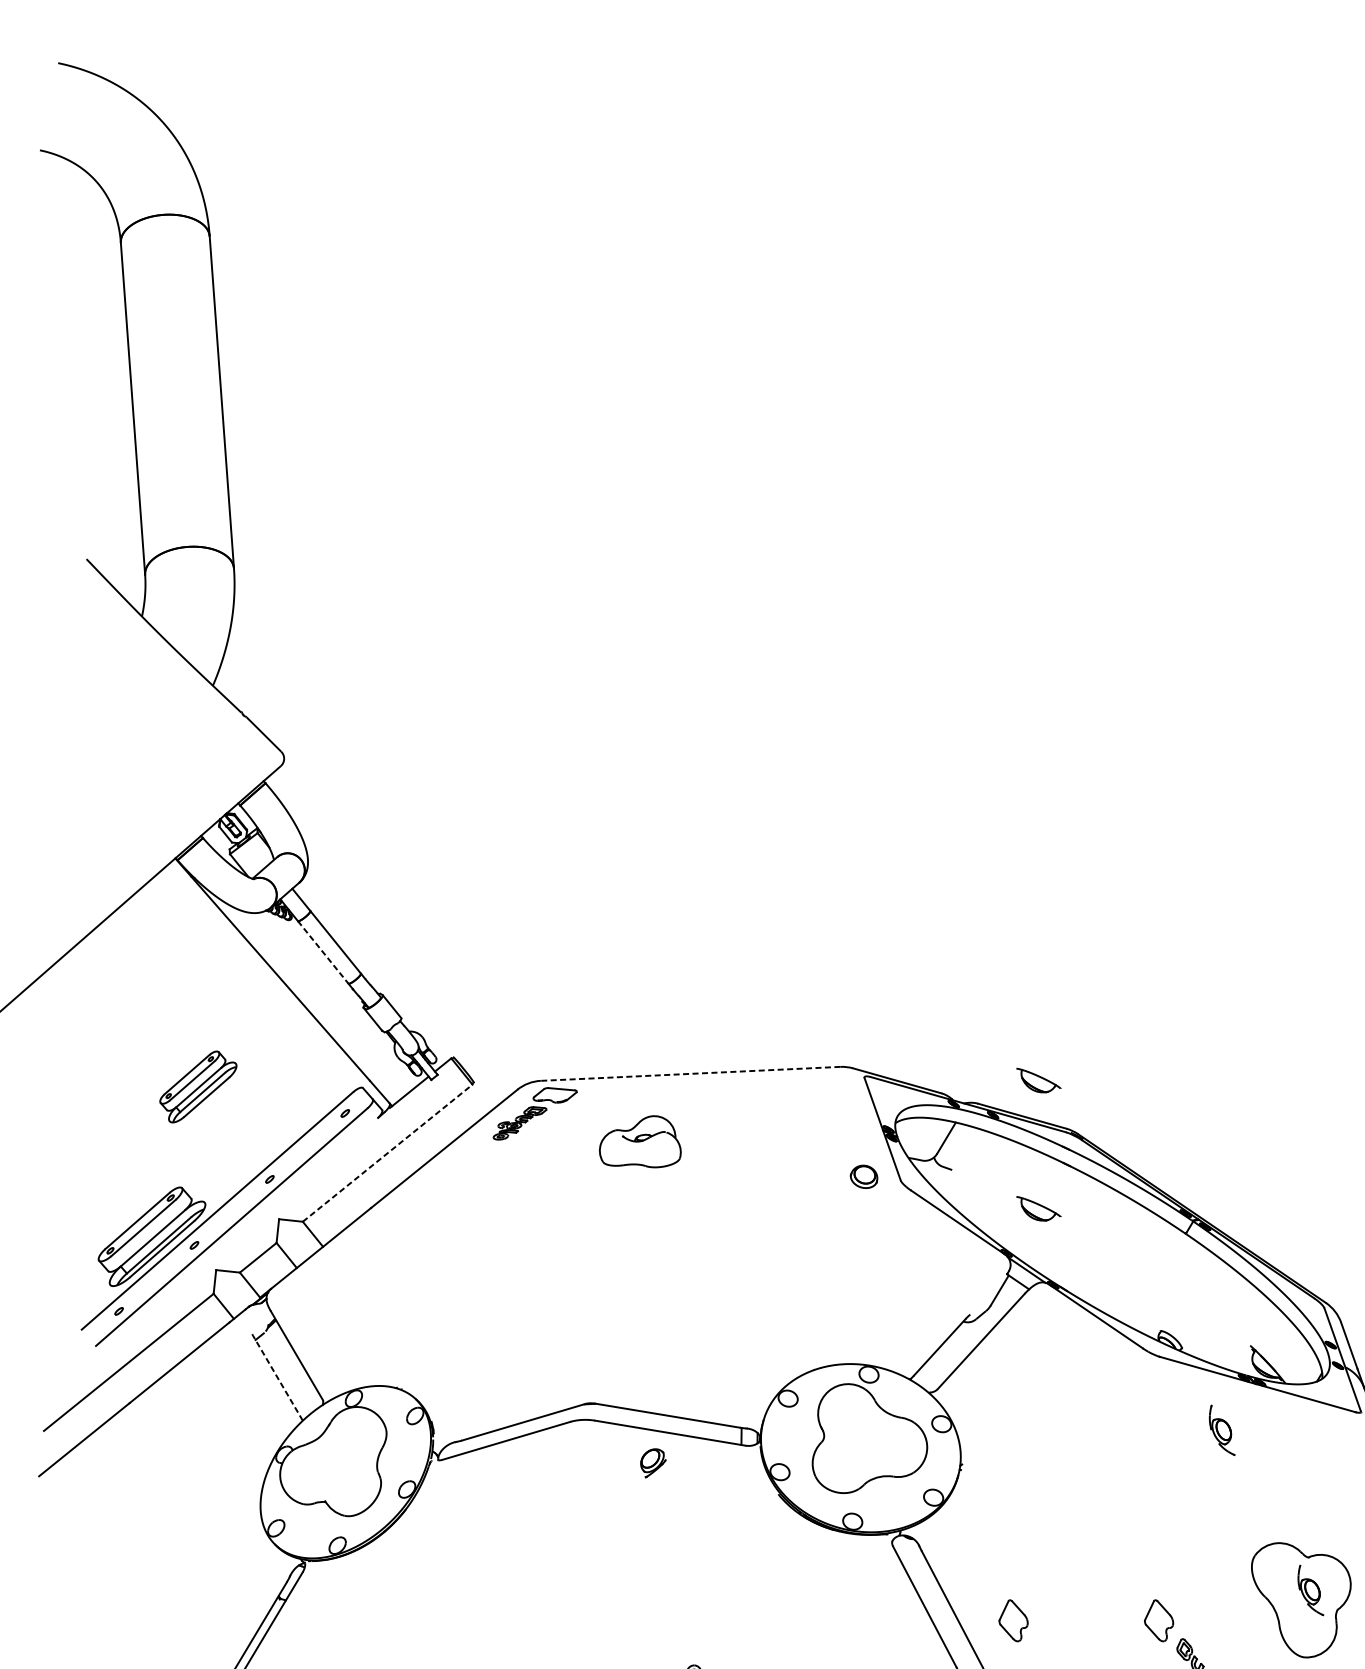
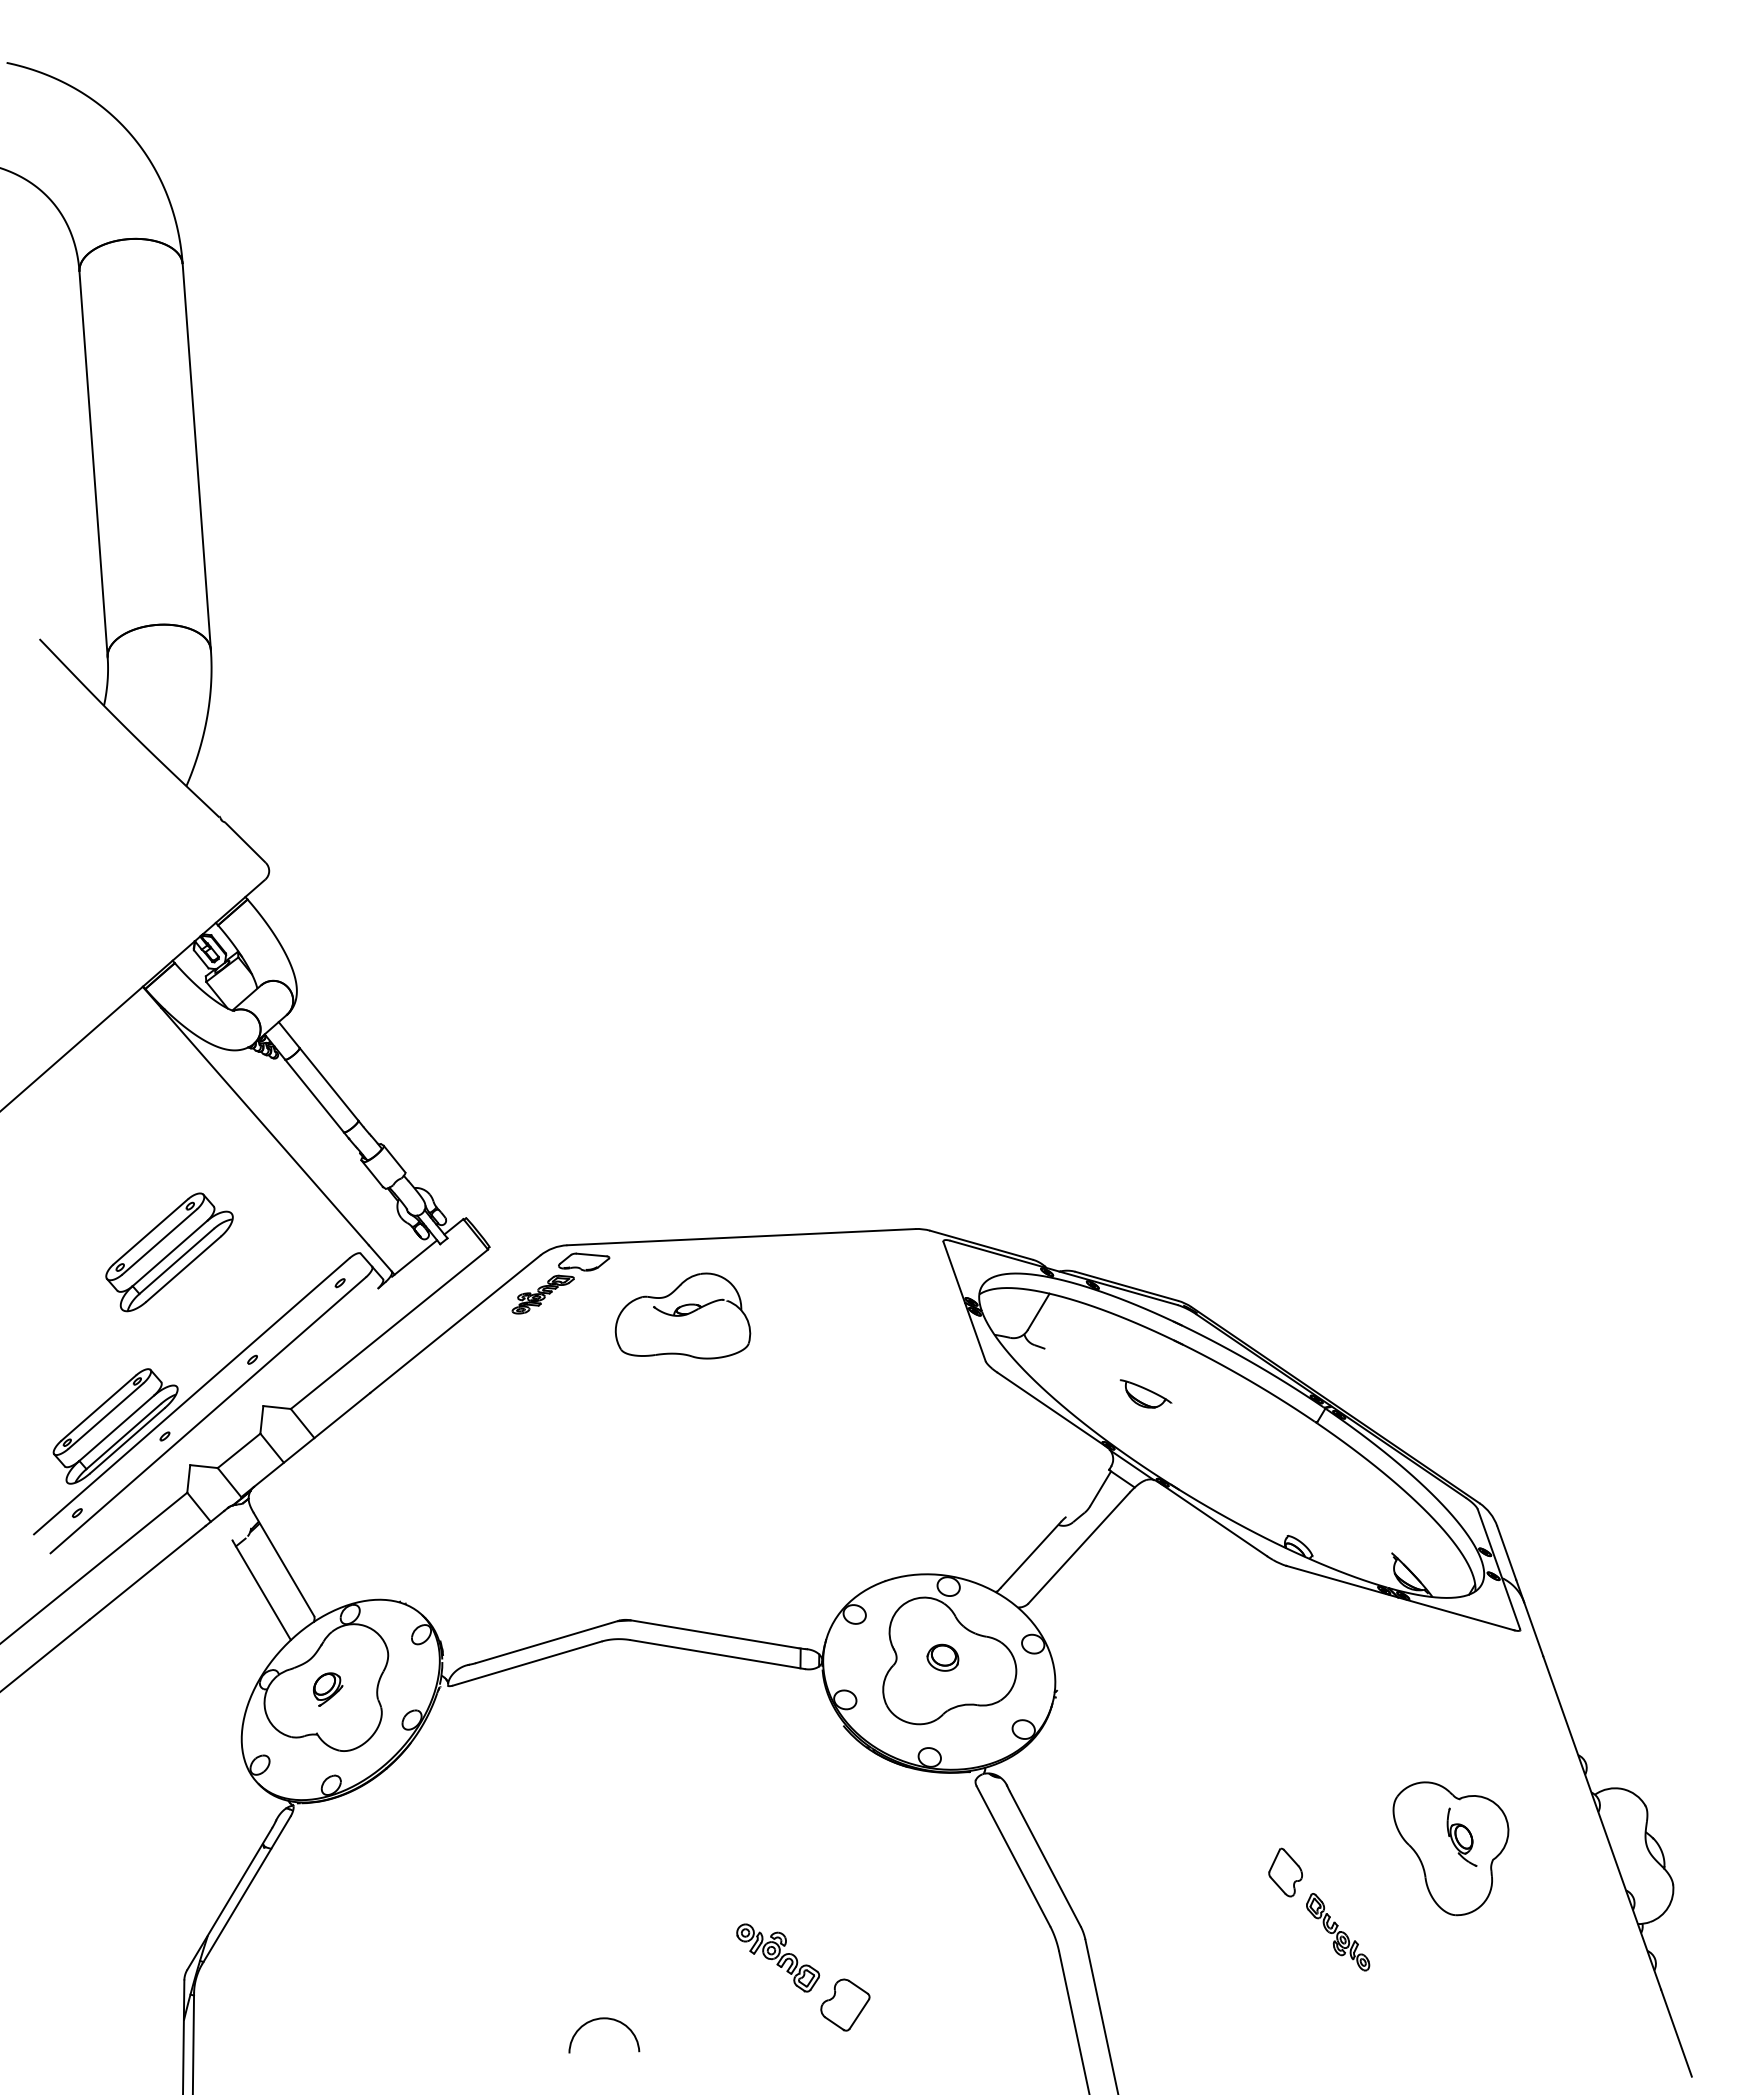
line: (323, 952) -> (314, 1096), dashed -> solid
line: (689, 1074) -> (740, 1237), dashed -> solid
part: (1038, 1080) -> (1145, 1244), removed
part: (198, 1087) -> (169, 1252), size x1.43
part: (639, 1141) -> (682, 1315), size x1.43
line: (387, 1153) -> (389, 1329), dashed -> solid
part: (863, 1176) -> (942, 1657), moved
line: (277, 1377) -> (261, 1590), dashed -> solid
part: (1221, 1429) -> (1358, 1650), removed
part: (653, 1463) -> (328, 1689), moved
part: (1013, 1620) -> (1116, 1872), removed

